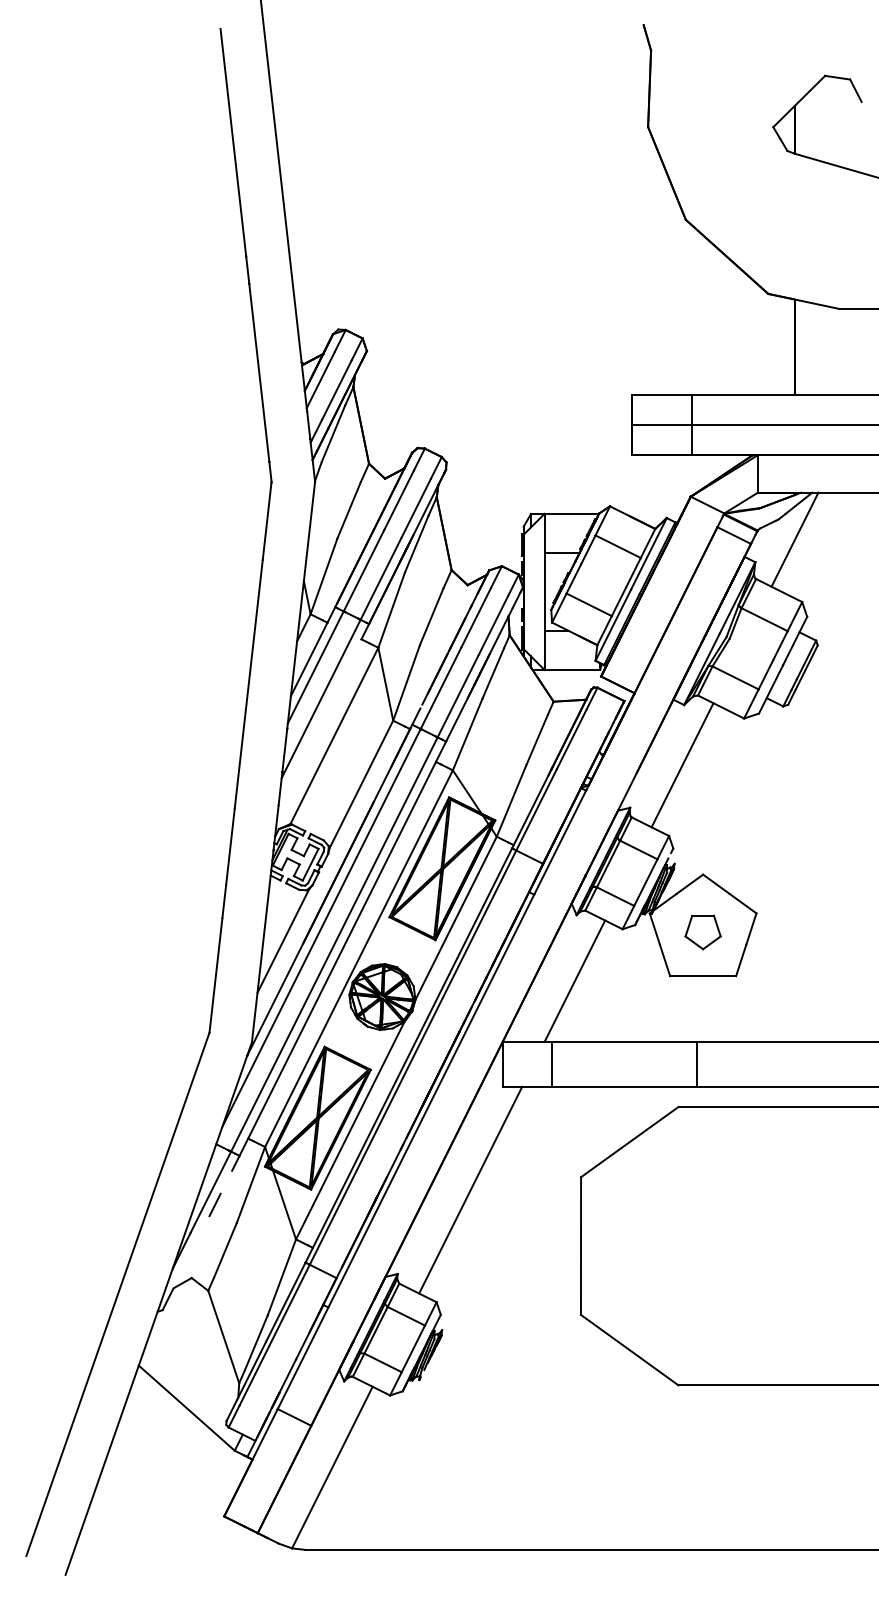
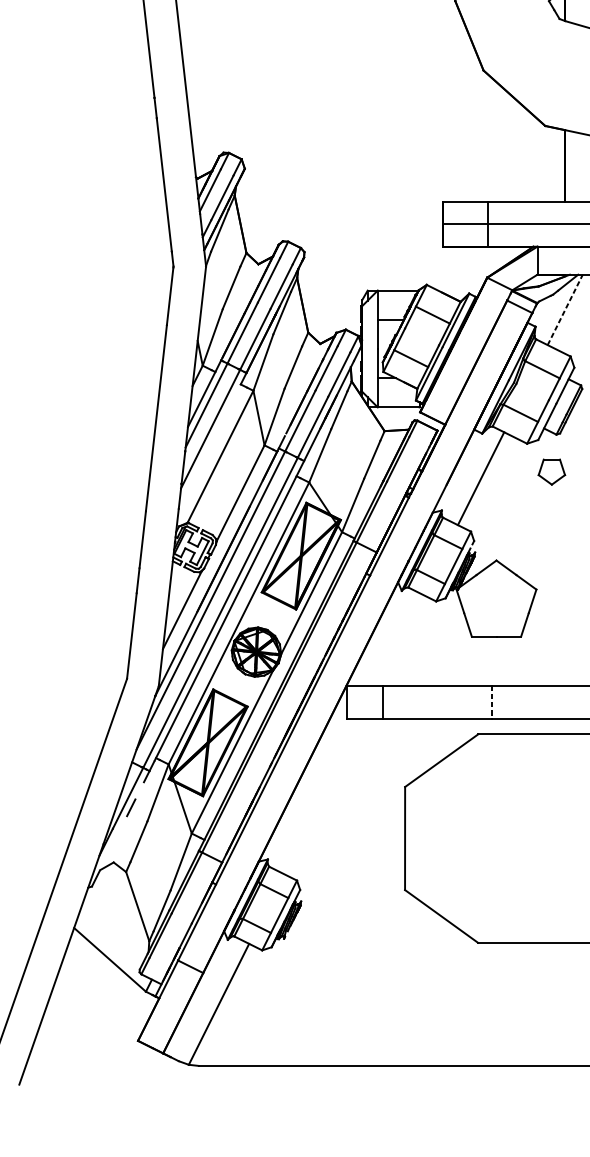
line: (795, 539) -> (565, 309), solid -> dashed
part: (702, 932) -> (551, 472), moved
line: (574, 980) -> (400, 639), removed
line: (697, 1064) -> (492, 702), solid -> dashed
line: (470, 1189) -> (322, 796), removed

